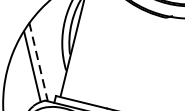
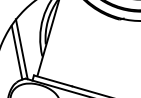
line: (38, 62) -> (21, 49), dashed -> solid

